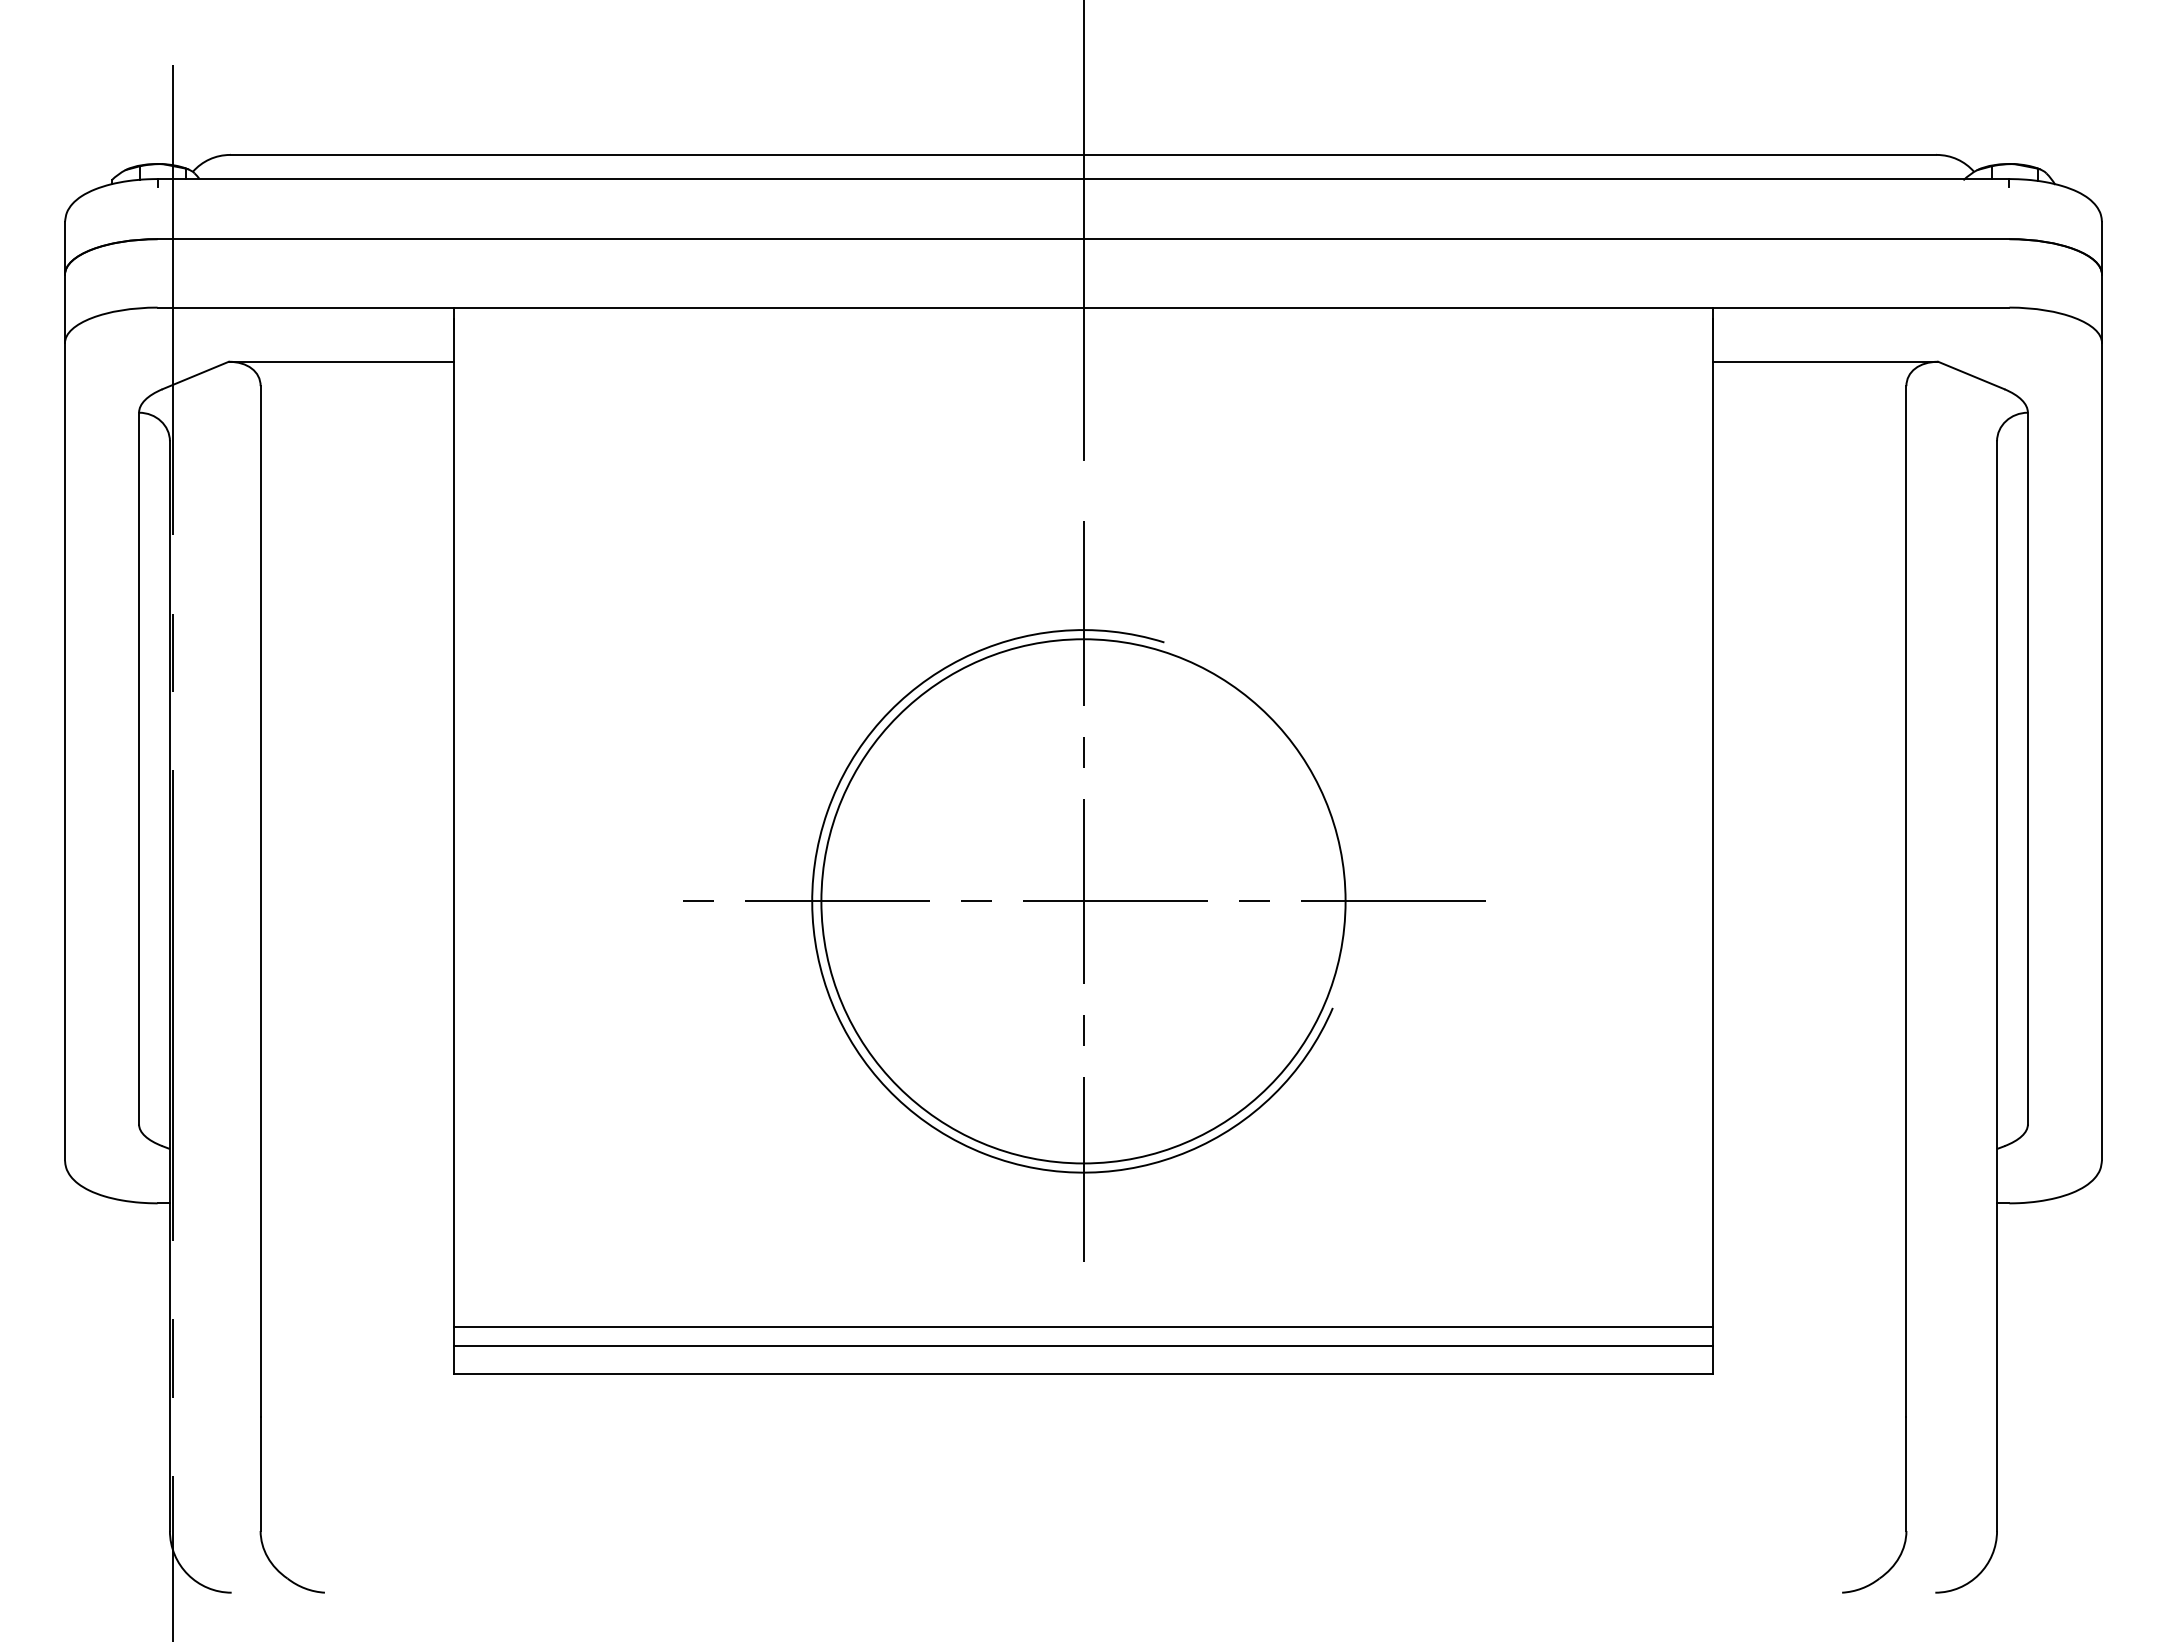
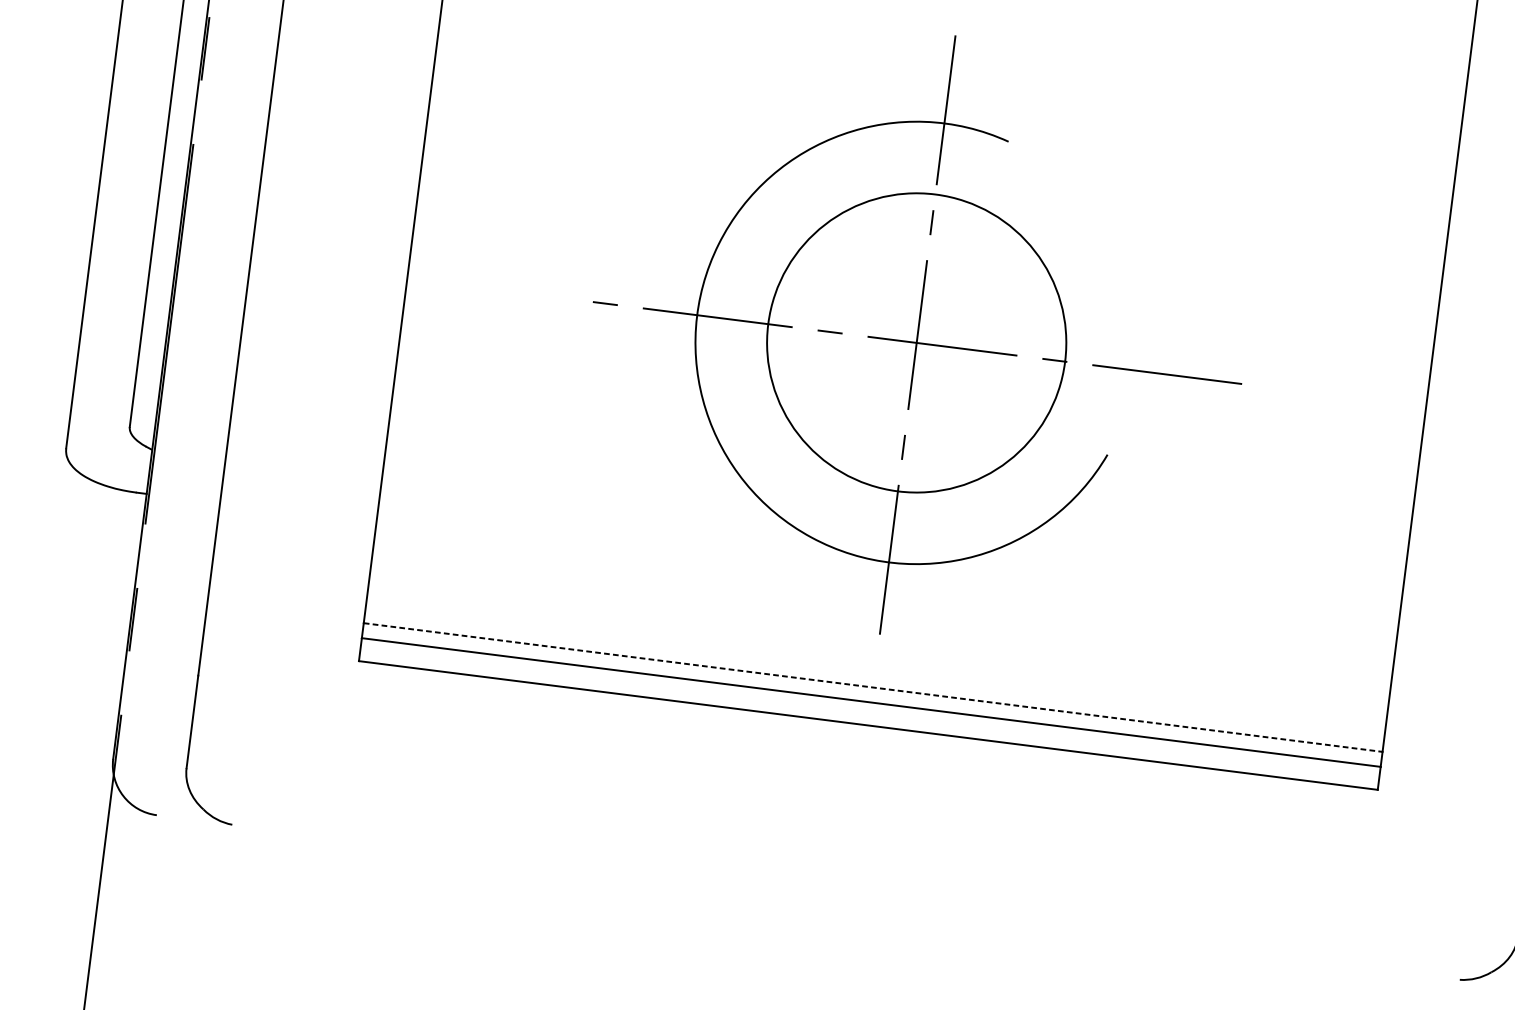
circle: (1083, 901) -> (916, 343), size x0.7
line: (1083, 1327) -> (873, 687), solid -> dashed

